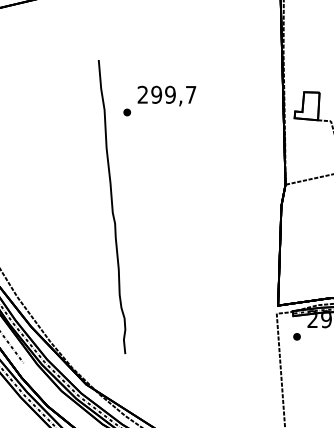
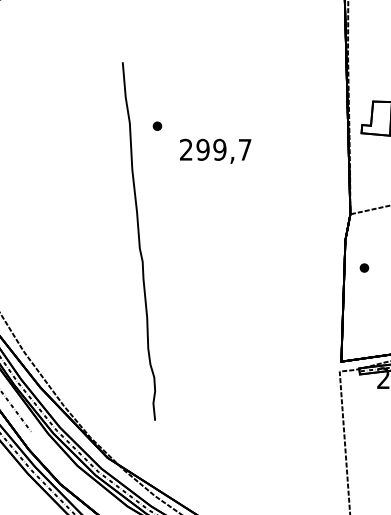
text: (166, 95) -> (215, 150), moved
part: (296, 336) -> (363, 267), moved

